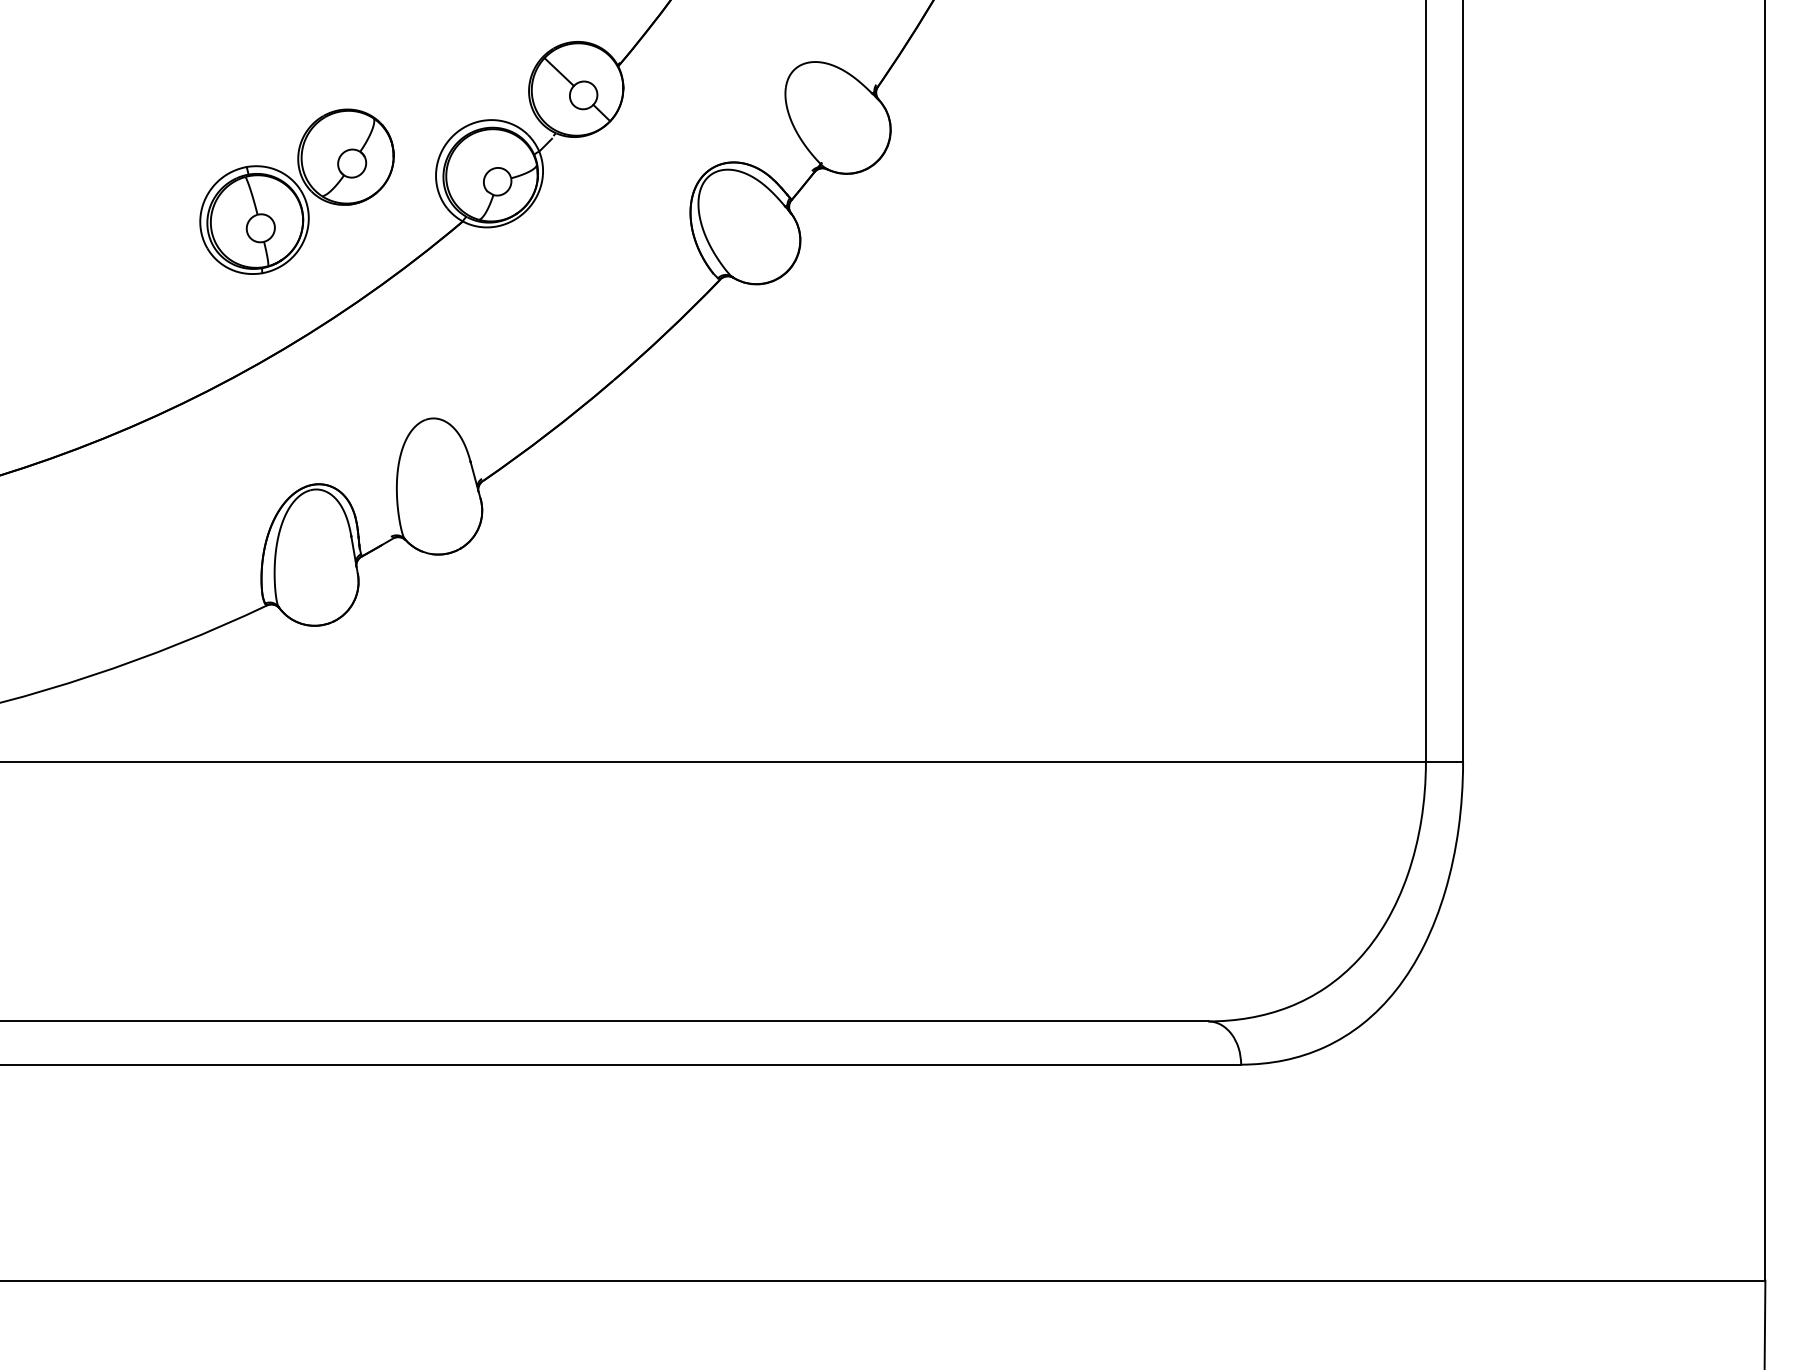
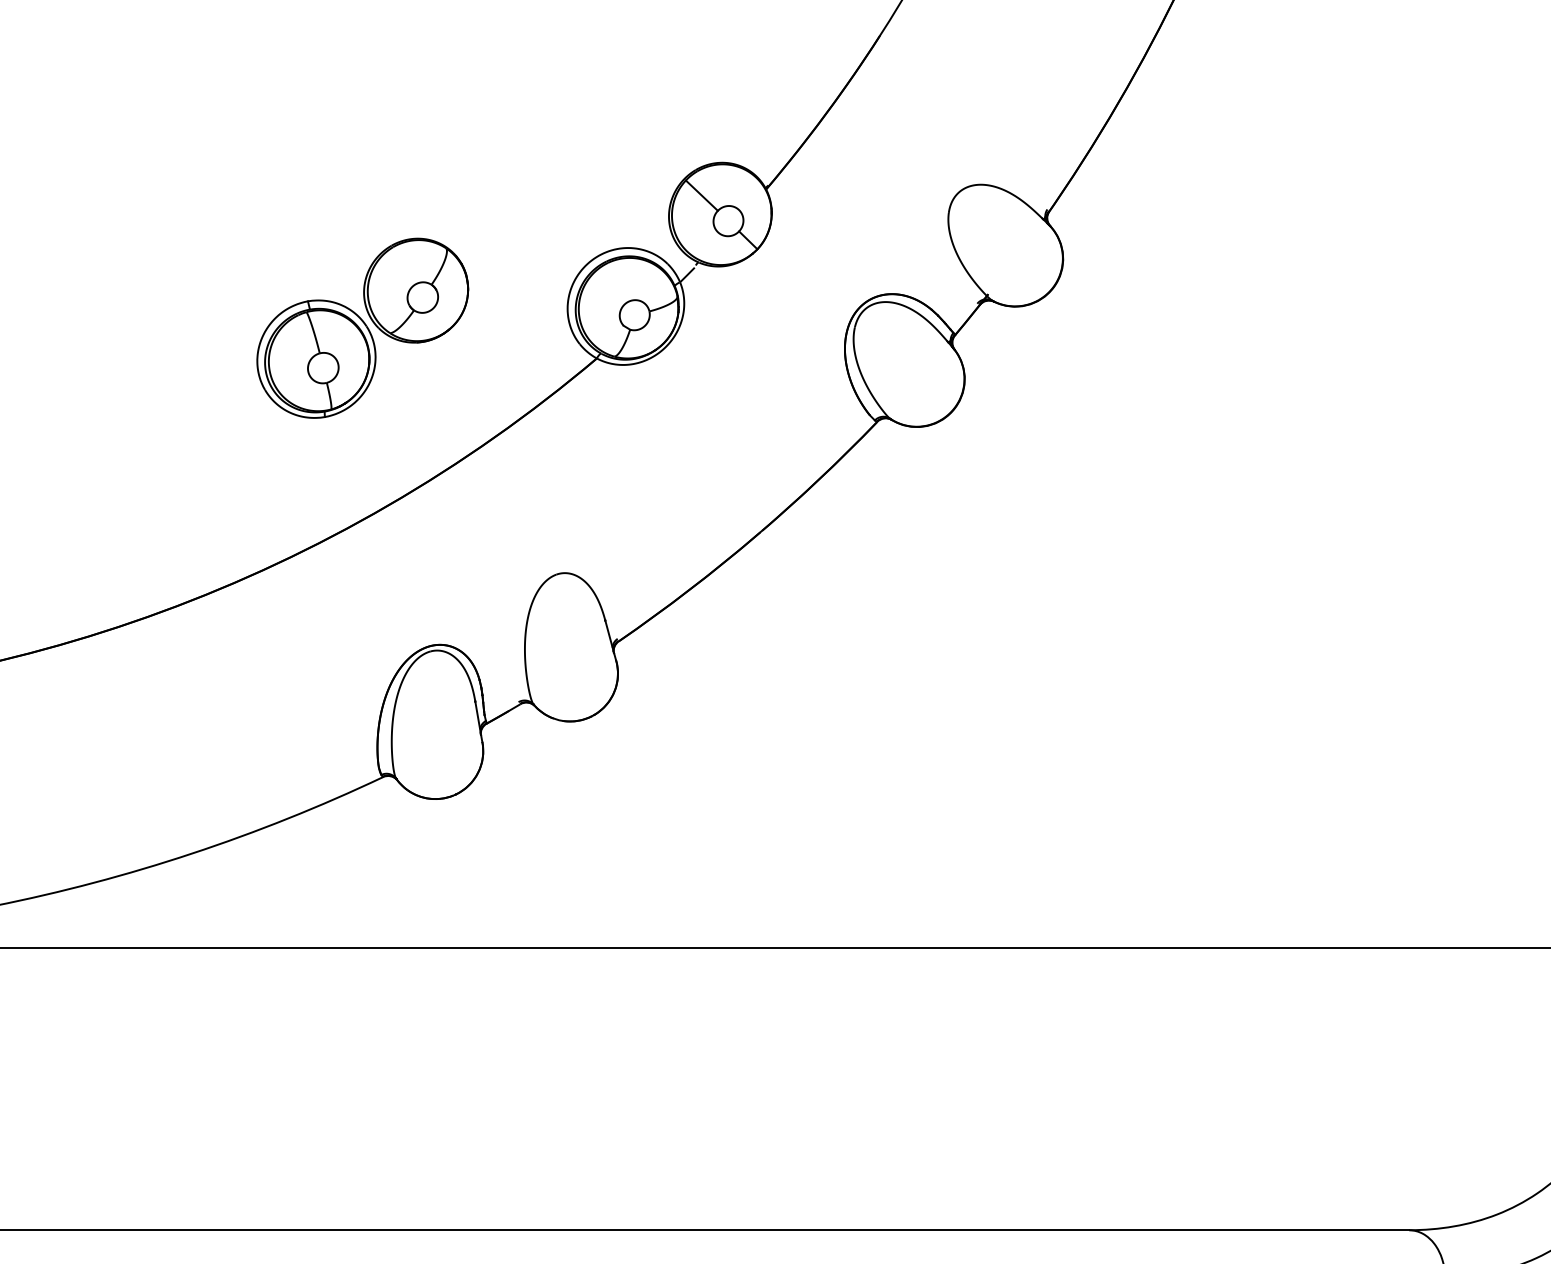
part: (296, 191) -> (362, 328), moved

